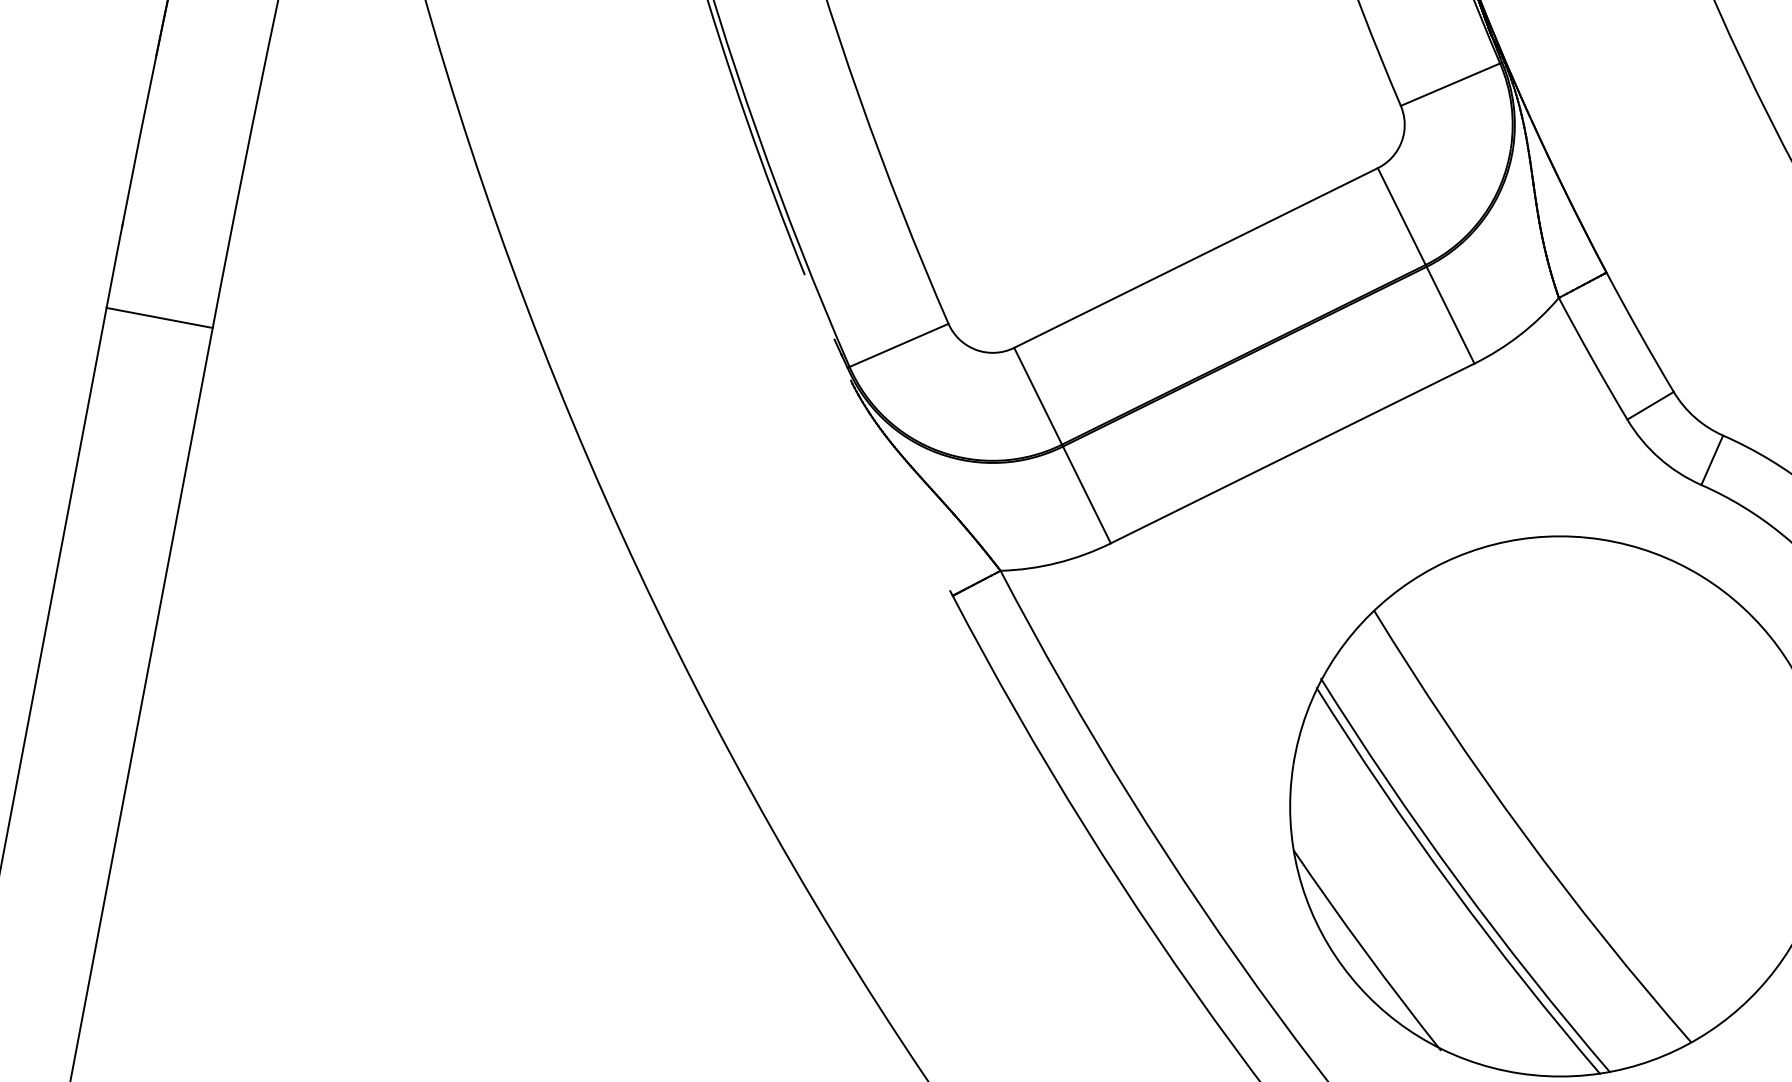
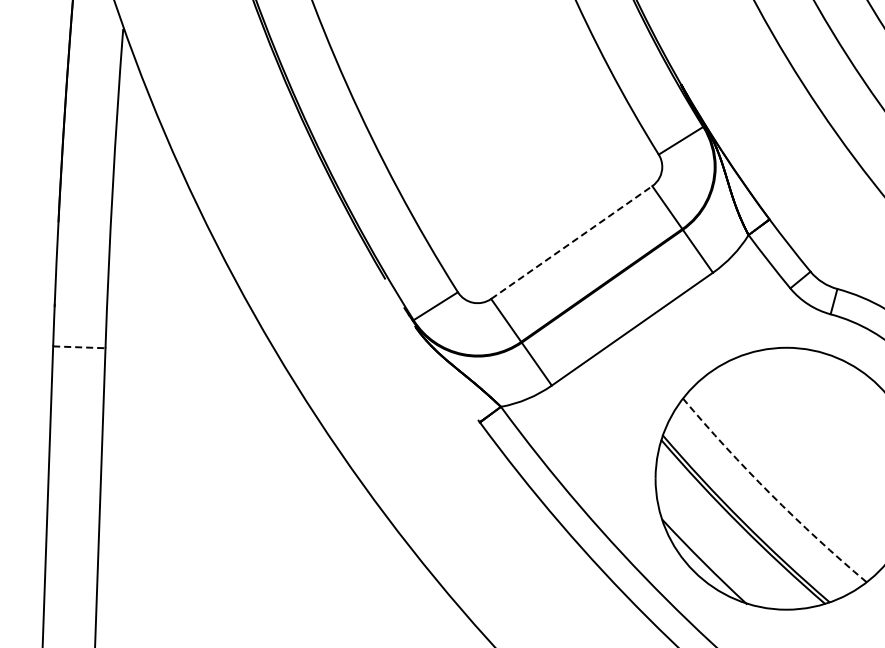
line: (1197, 258) -> (572, 242), solid -> dashed
line: (159, 318) -> (79, 347), solid -> dashed
arc: (1522, 833) -> (770, 494), solid -> dashed

